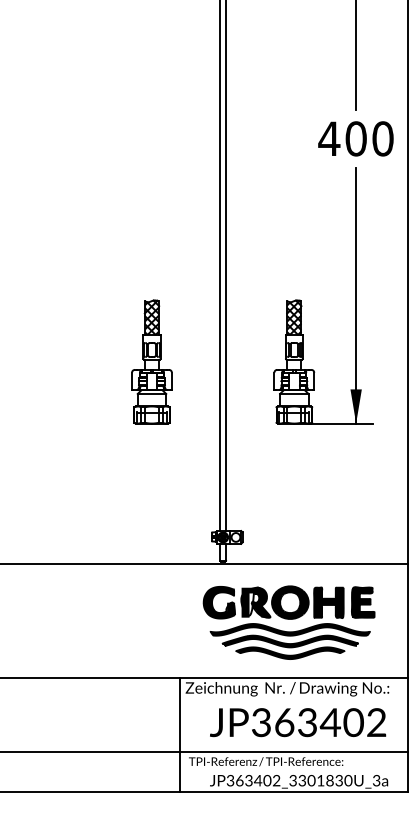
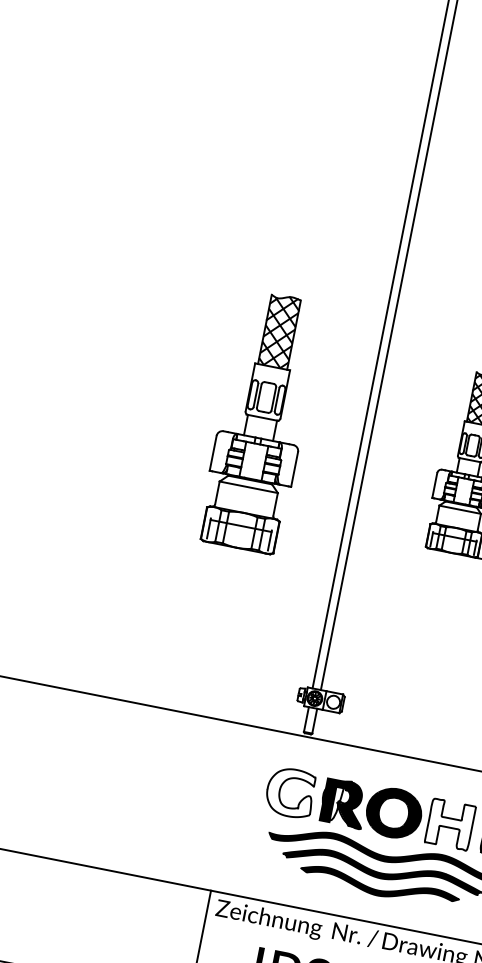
part: (151, 361) -> (261, 421), size x1.4
fill: (219, 602) -> (290, 792), removed
fill: (328, 602) -> (449, 823), removed

